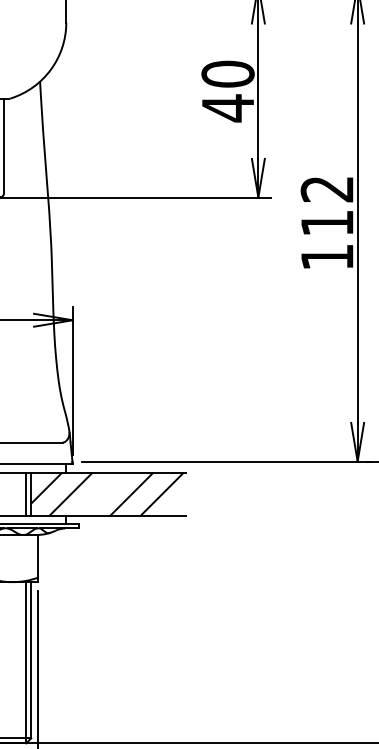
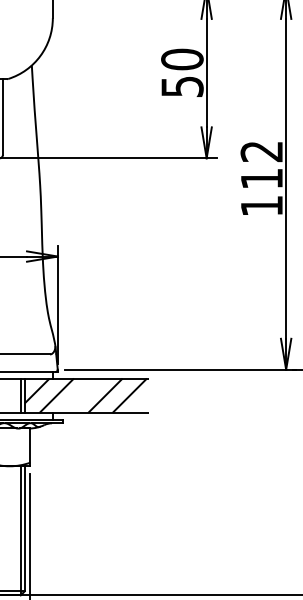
text: (228, 108) -> (182, 86), 40 -> 50

